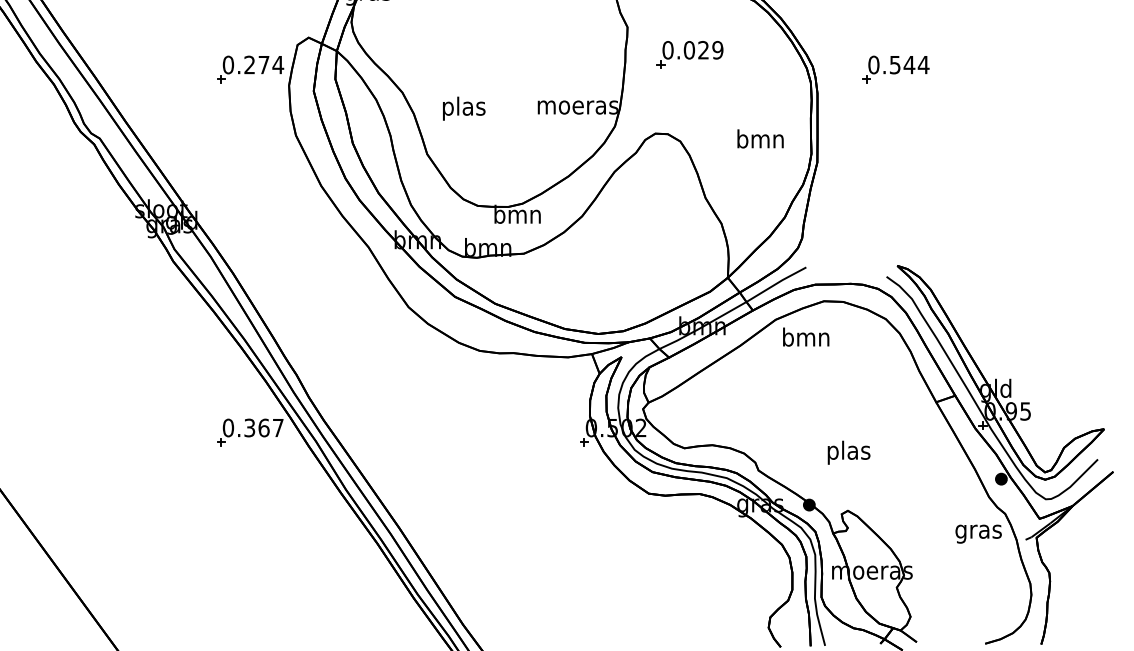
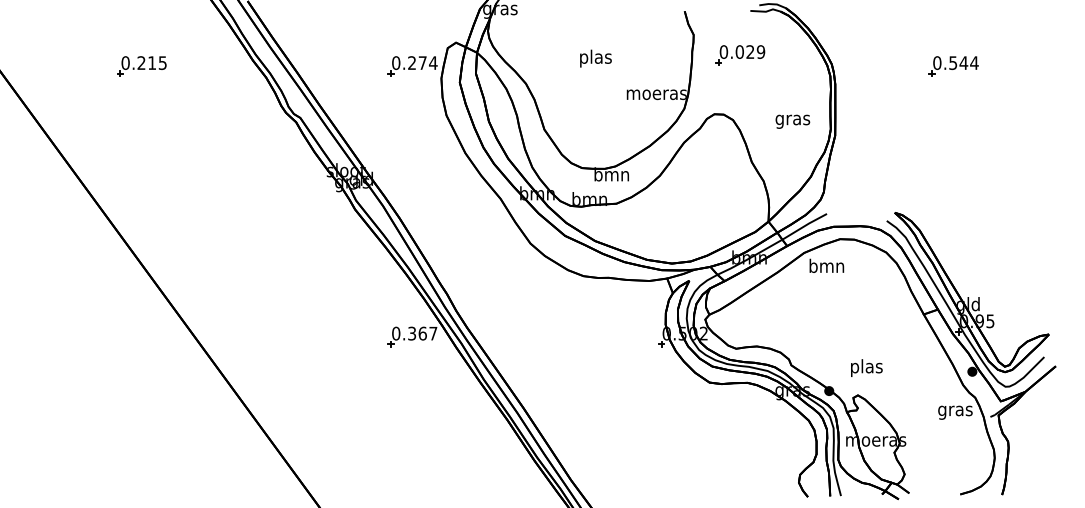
part: (895, 69) -> (953, 66), moved
text: (463, 108) -> (595, 58), moved
text: (760, 140) -> (792, 119), bmn -> gras
text: (848, 451) -> (866, 367), moved

